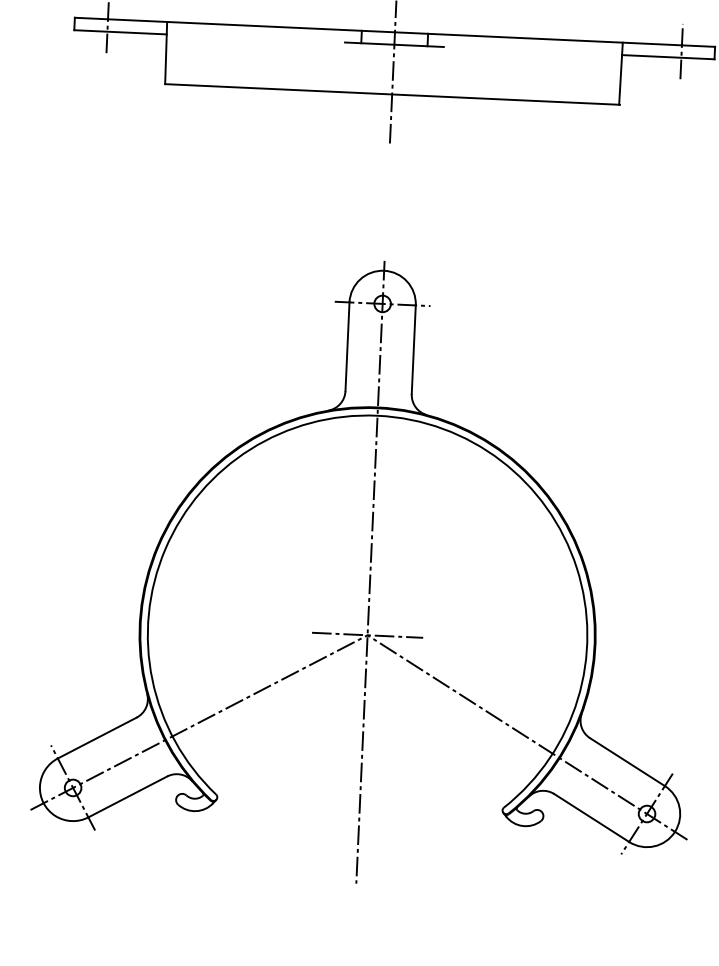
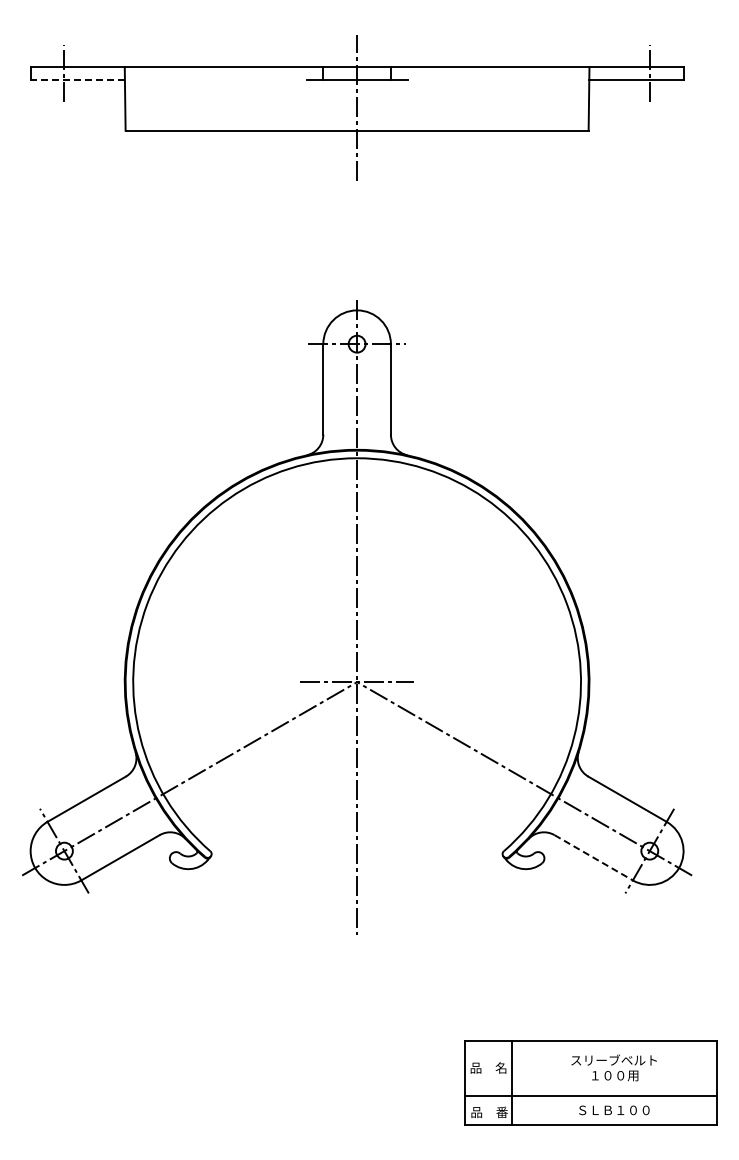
line: (120, 31) -> (77, 79), solid -> dashed
line: (592, 818) -> (594, 858), solid -> dashed

